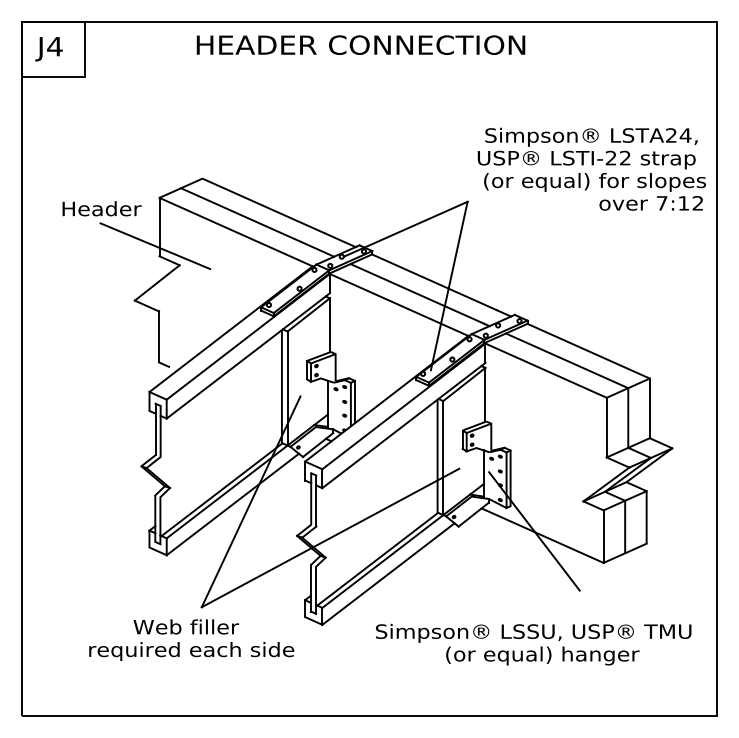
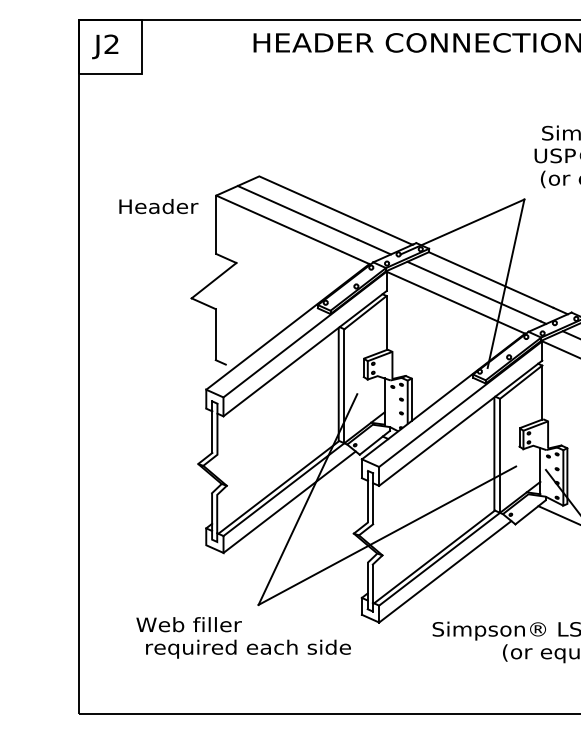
text: (54, 46) -> (111, 44), J4 -> J2
line: (155, 246) -> (212, 244), removed
text: (186, 626) -> (189, 624), moved

